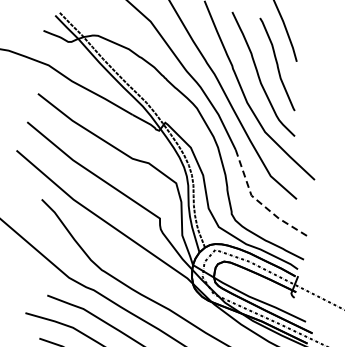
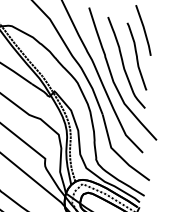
line: (260, 203) -> (117, 153), dashed -> solid

